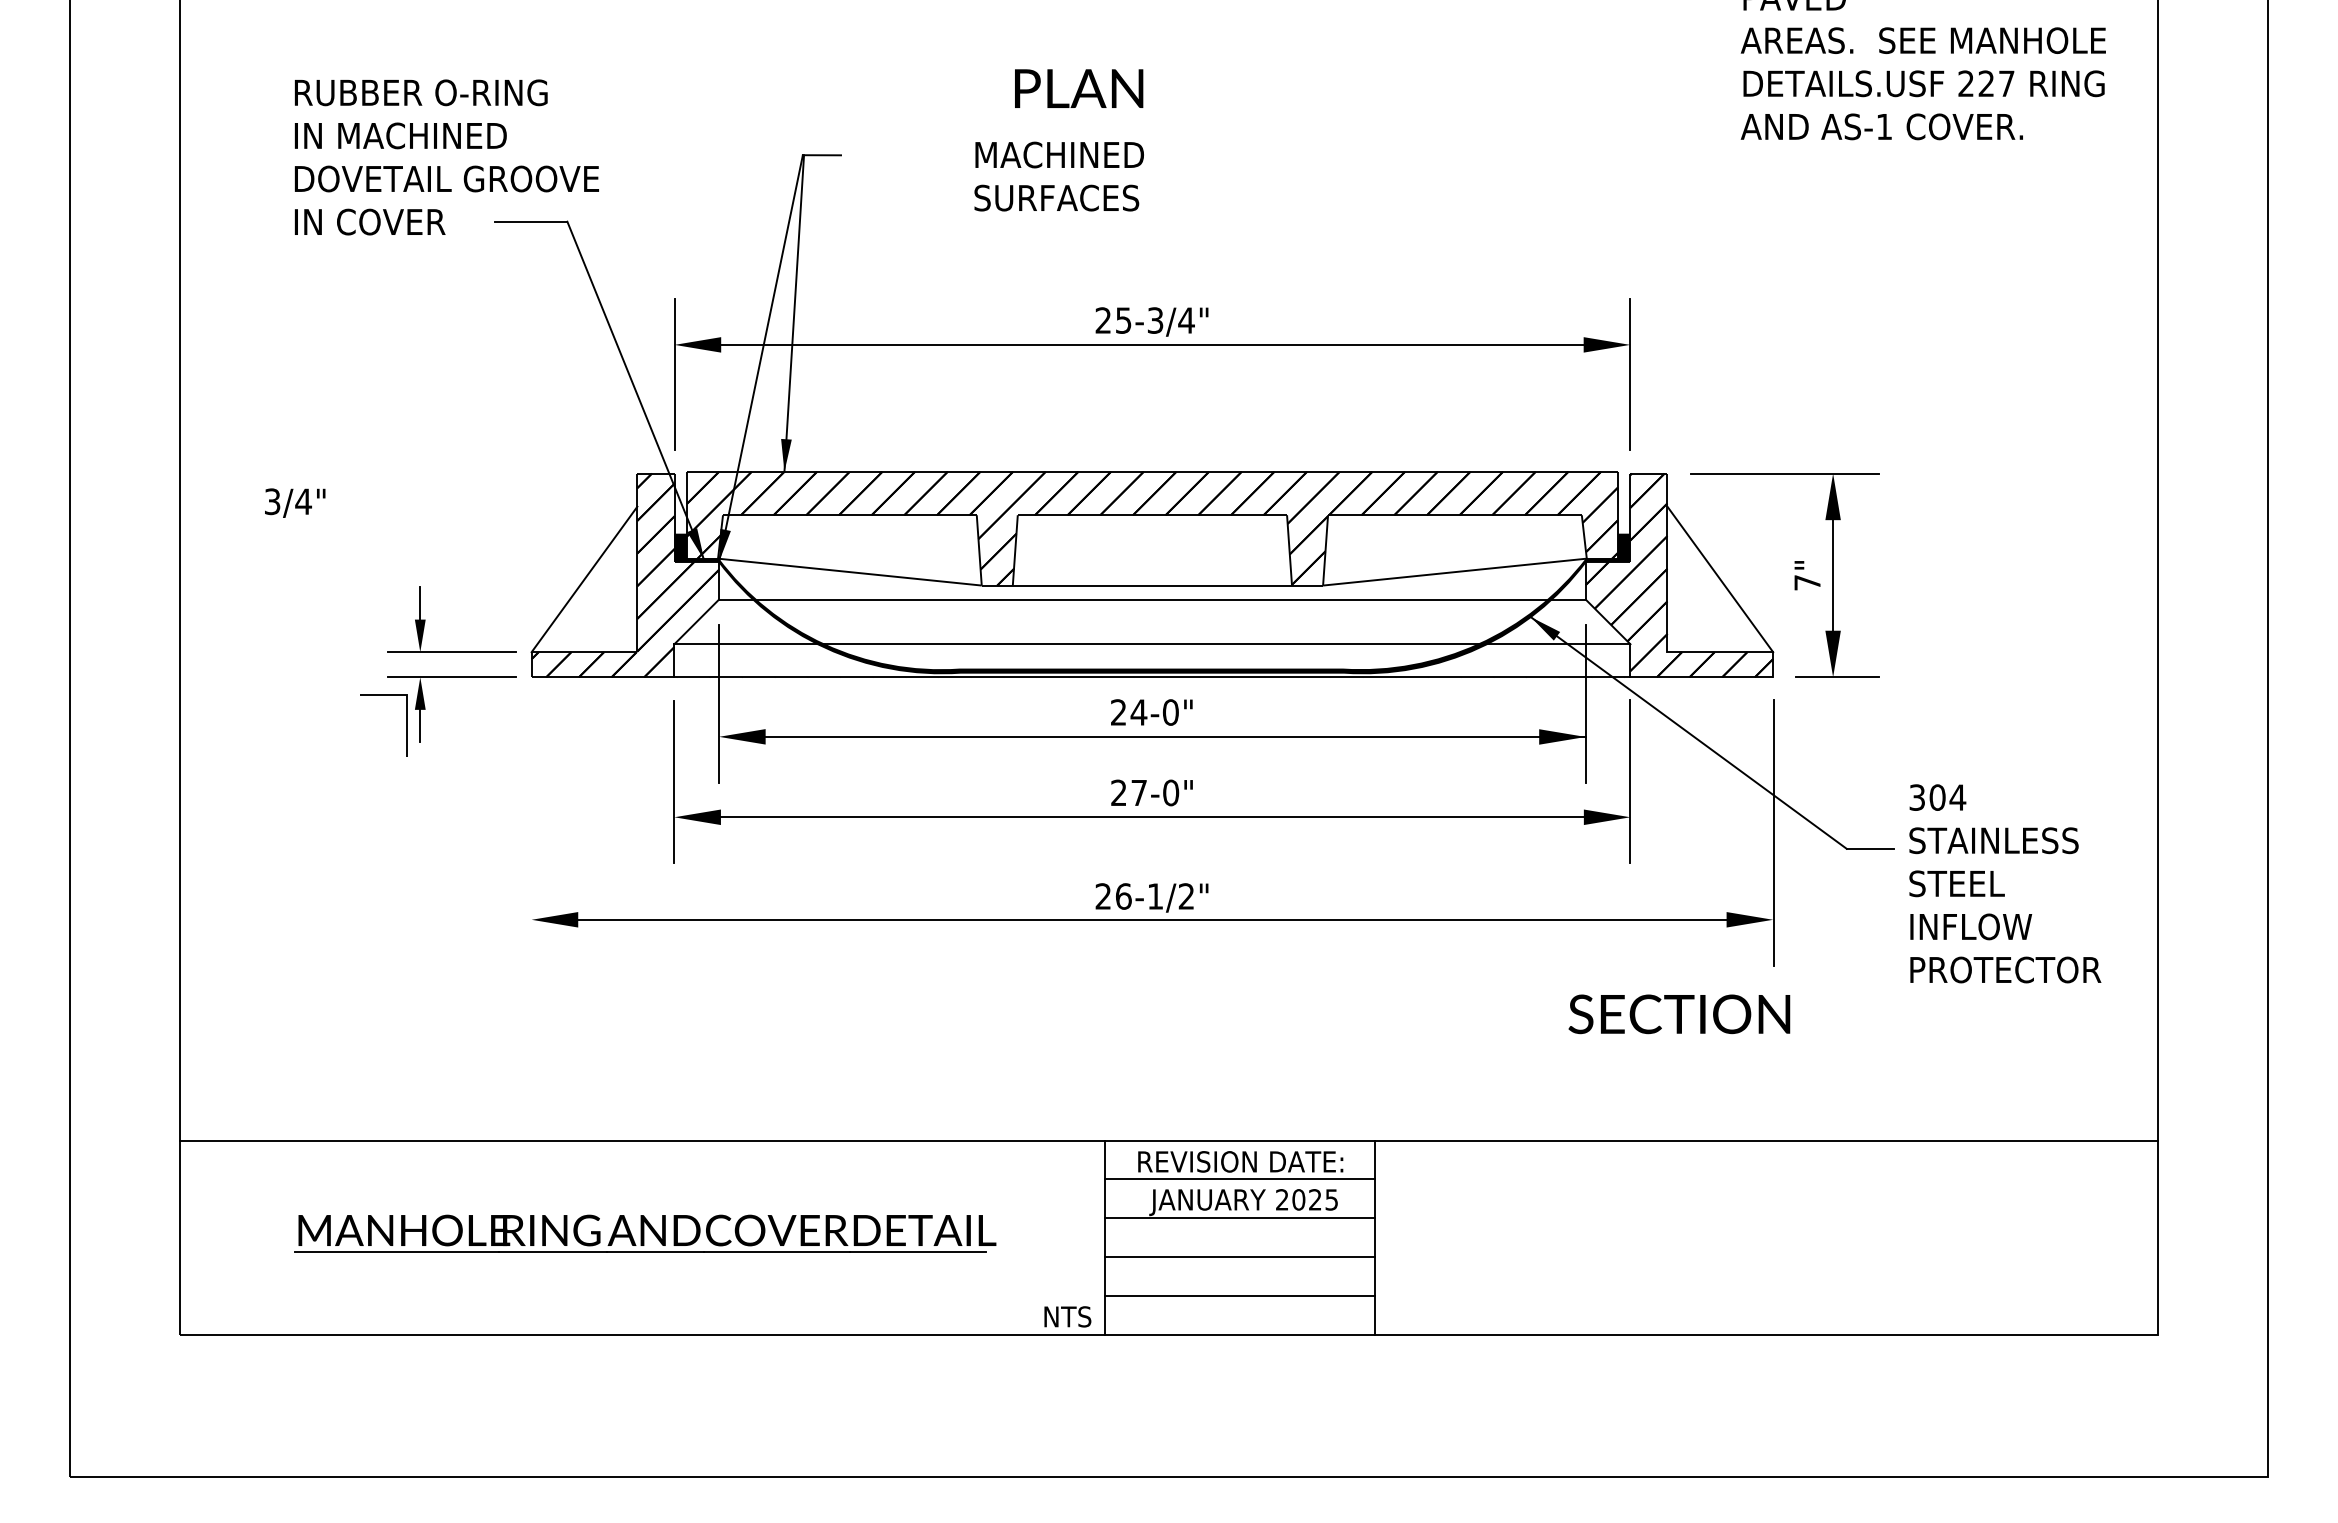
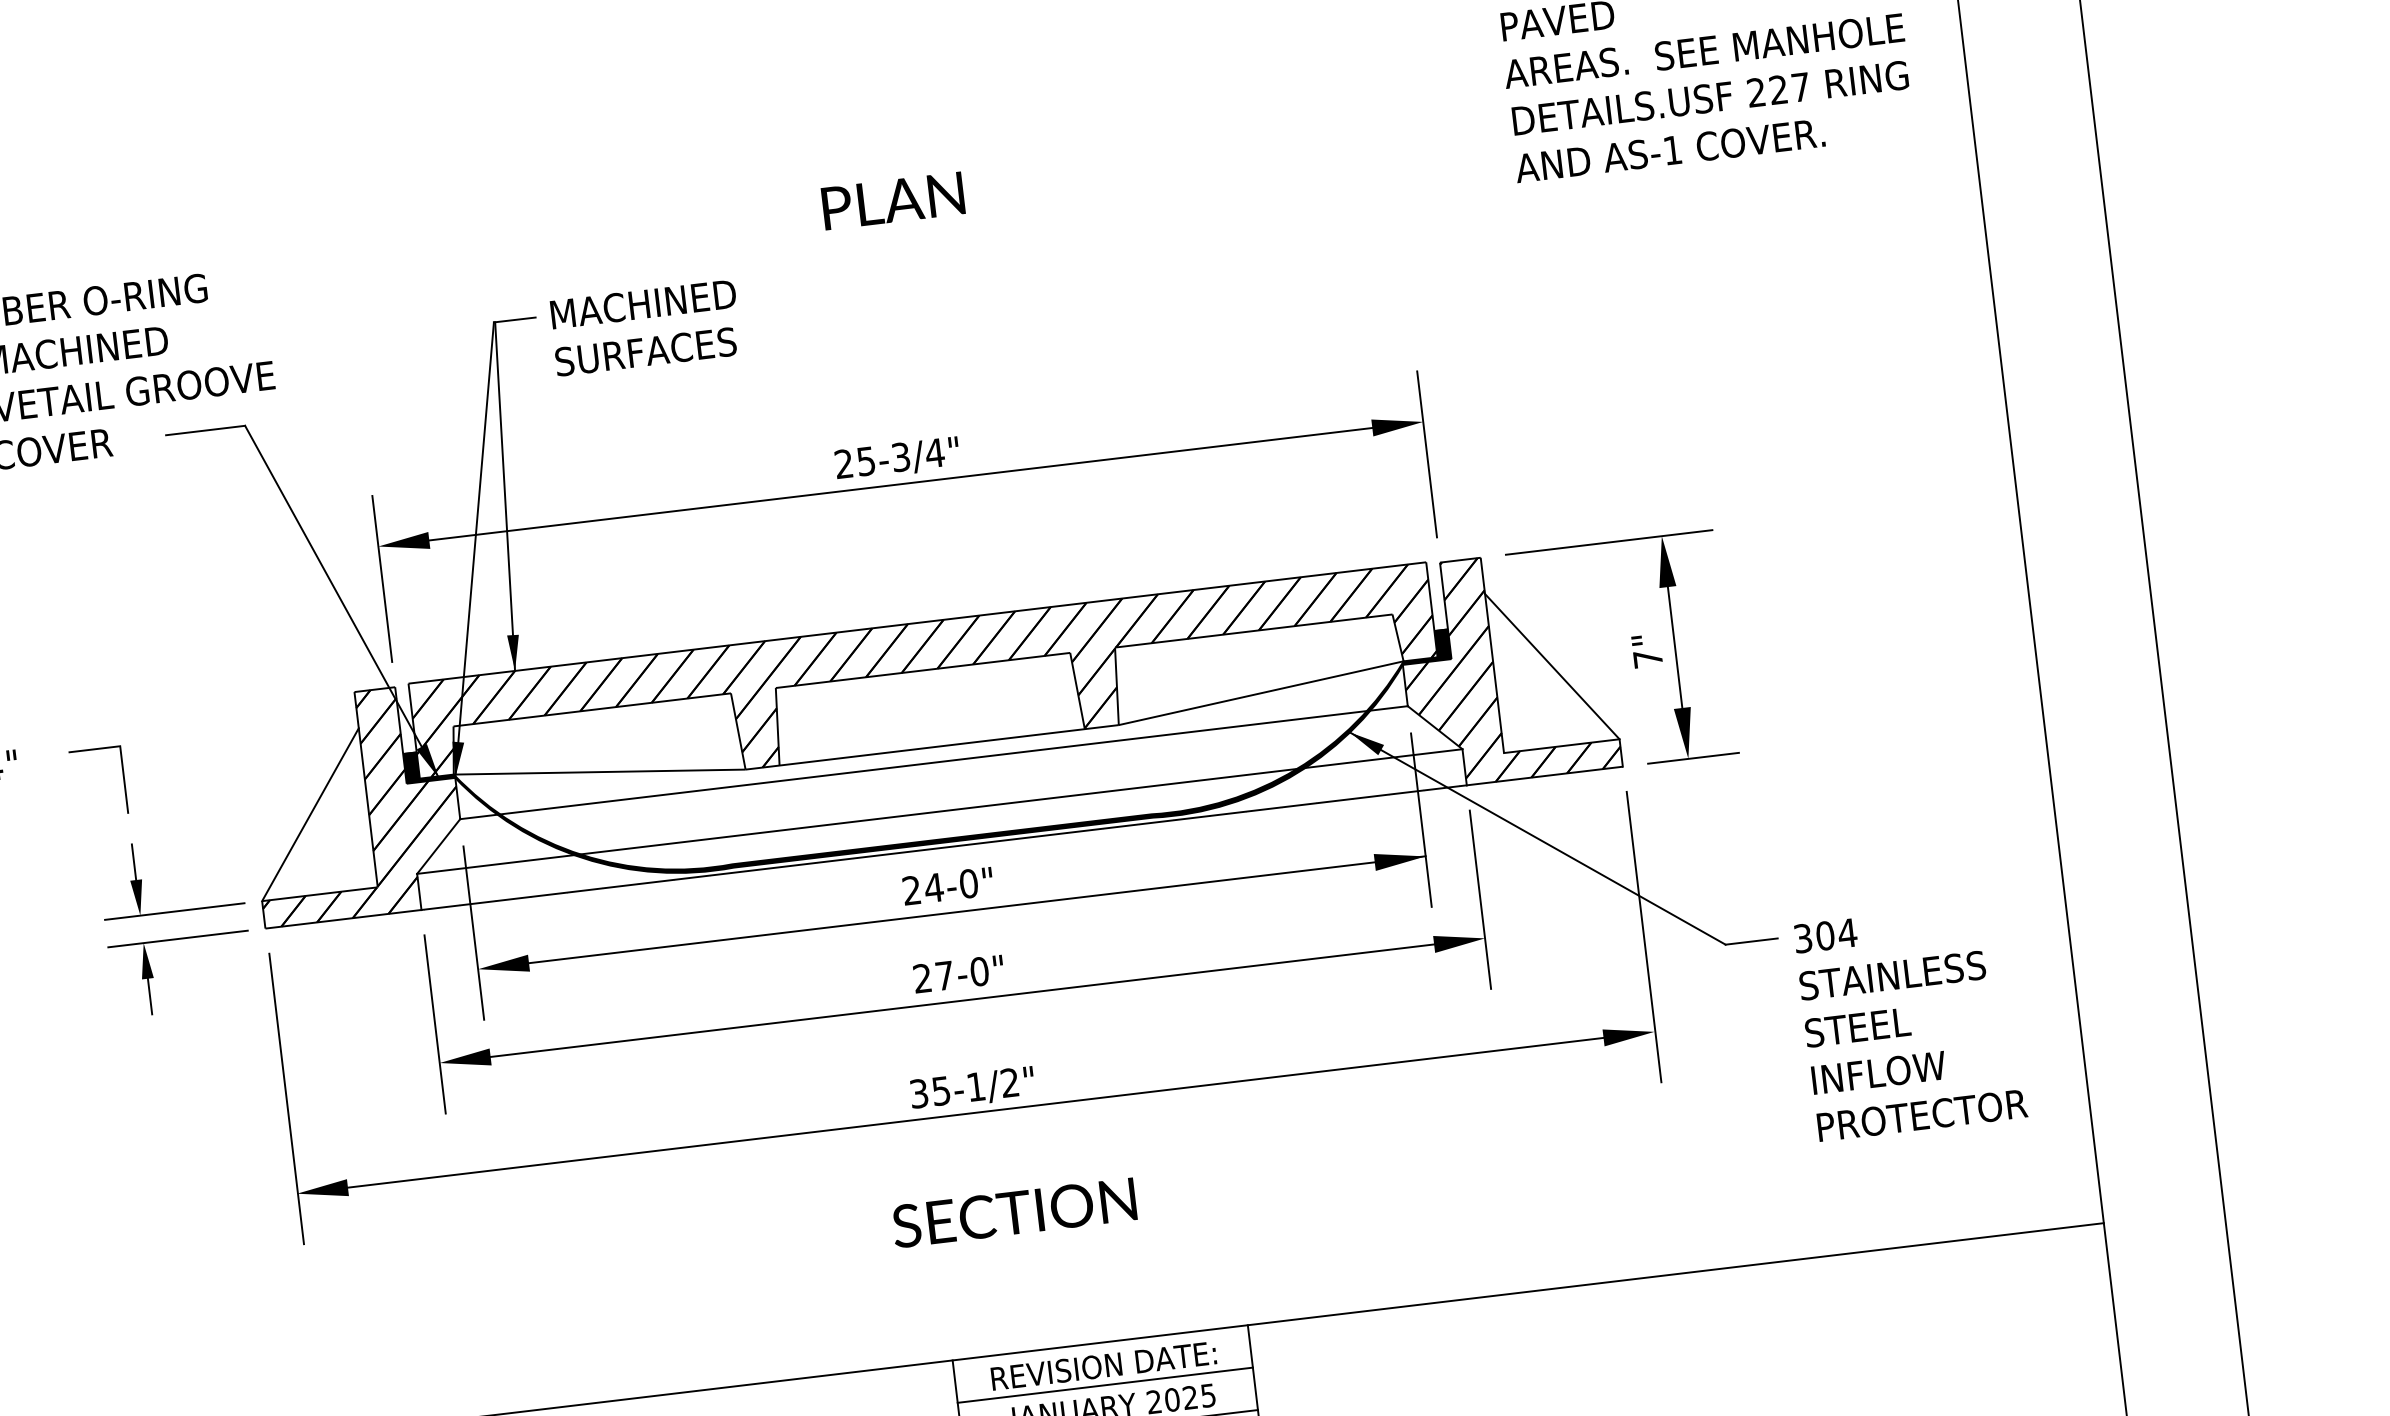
text: (1079, 88) -> (893, 200), moved
text: (1058, 176) -> (644, 327), moved
line: (406, 725) -> (123, 779), moved
line: (532, 833) -> (286, 1099), added
text: (2005, 883) -> (1910, 1020), moved
text: (1113, 896) -> (930, 1092), 26-1/2" -> 35-1/2"
text: (1679, 1014) -> (1014, 1213), moved

